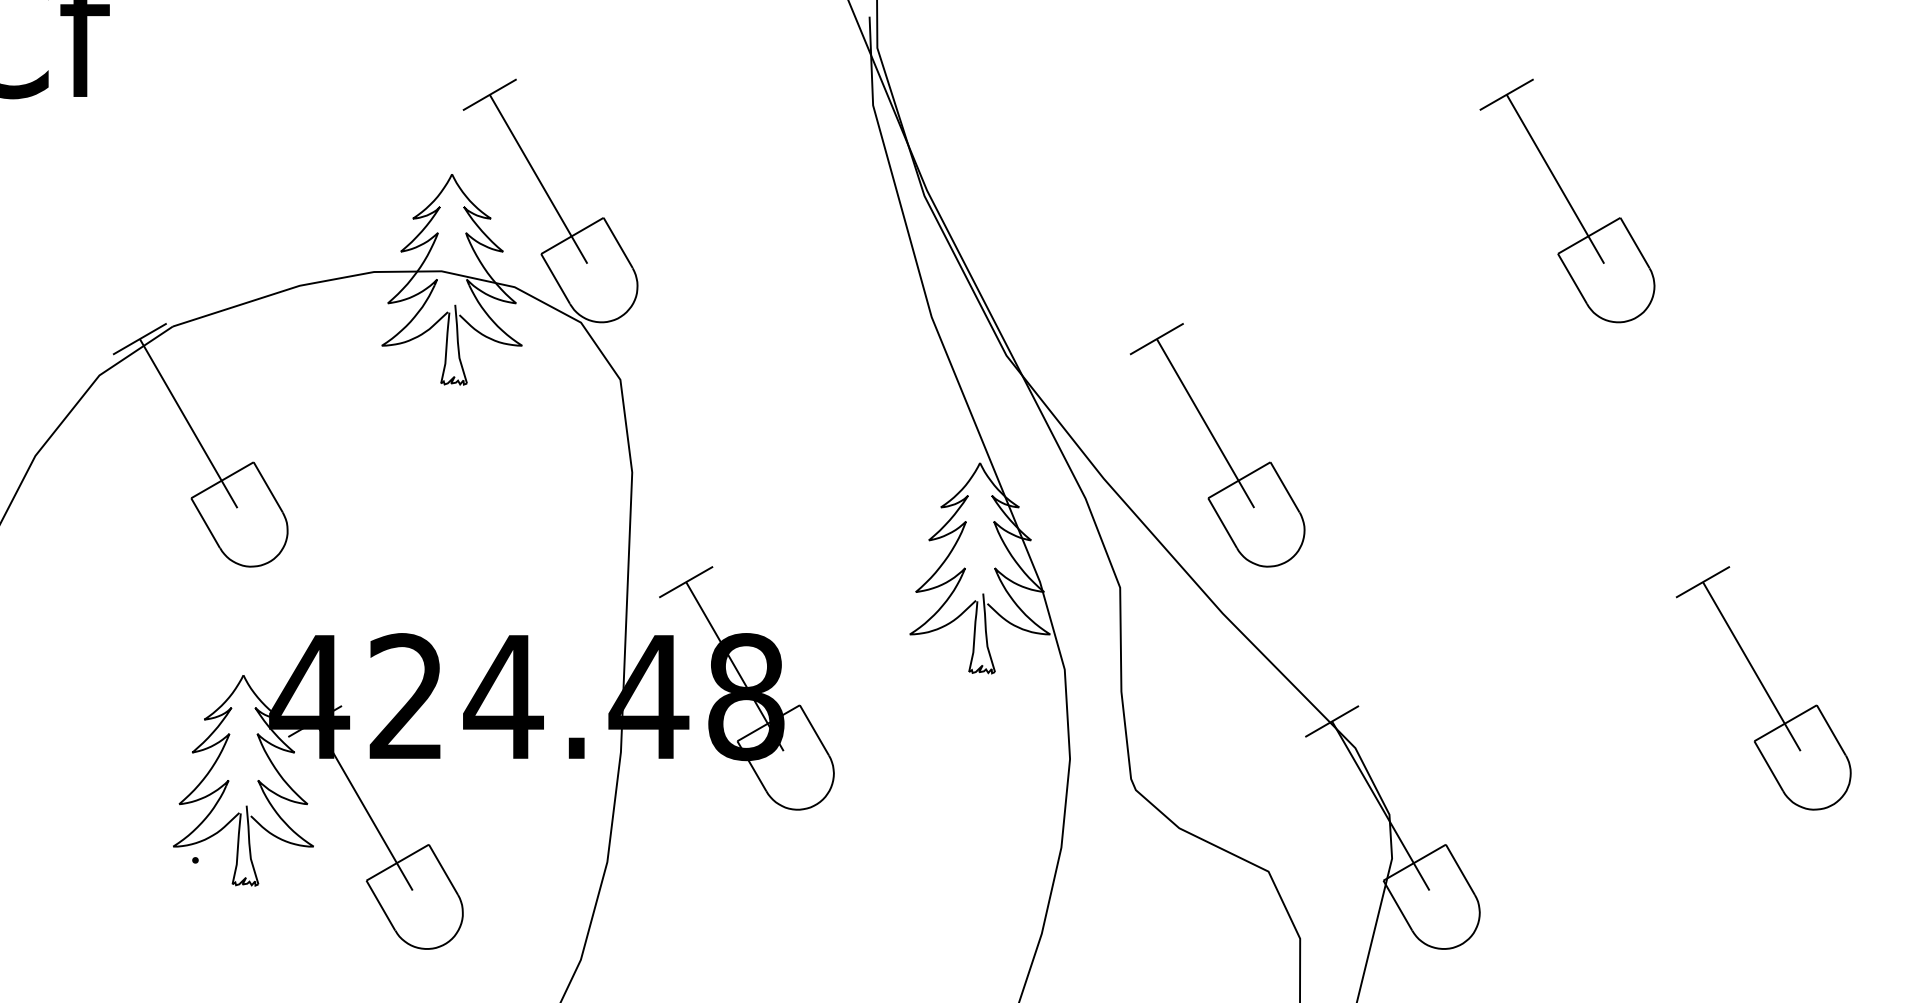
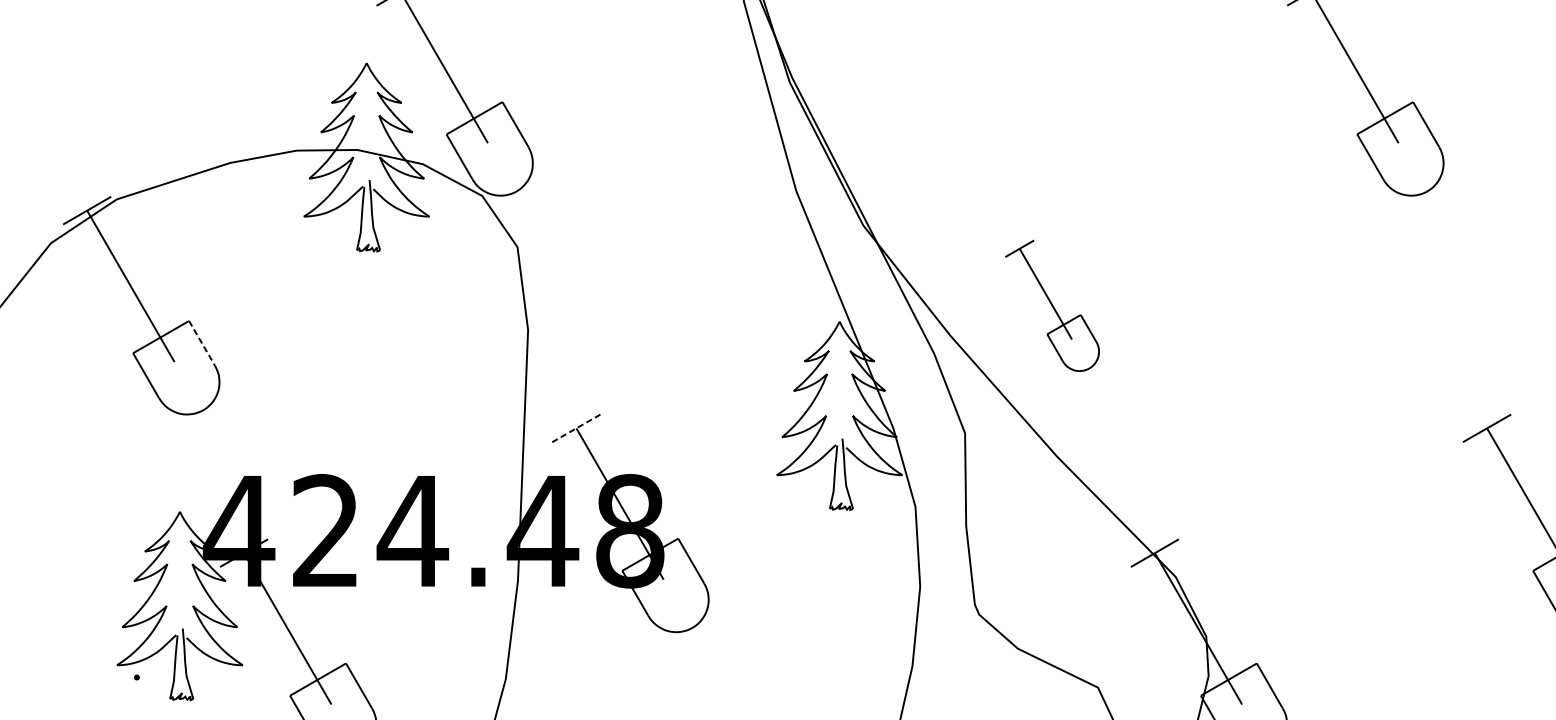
part: (1217, 445) -> (1052, 305), size x0.6
line: (268, 487) -> (202, 343), solid -> dashed
line: (686, 581) -> (576, 427), solid -> dashed

